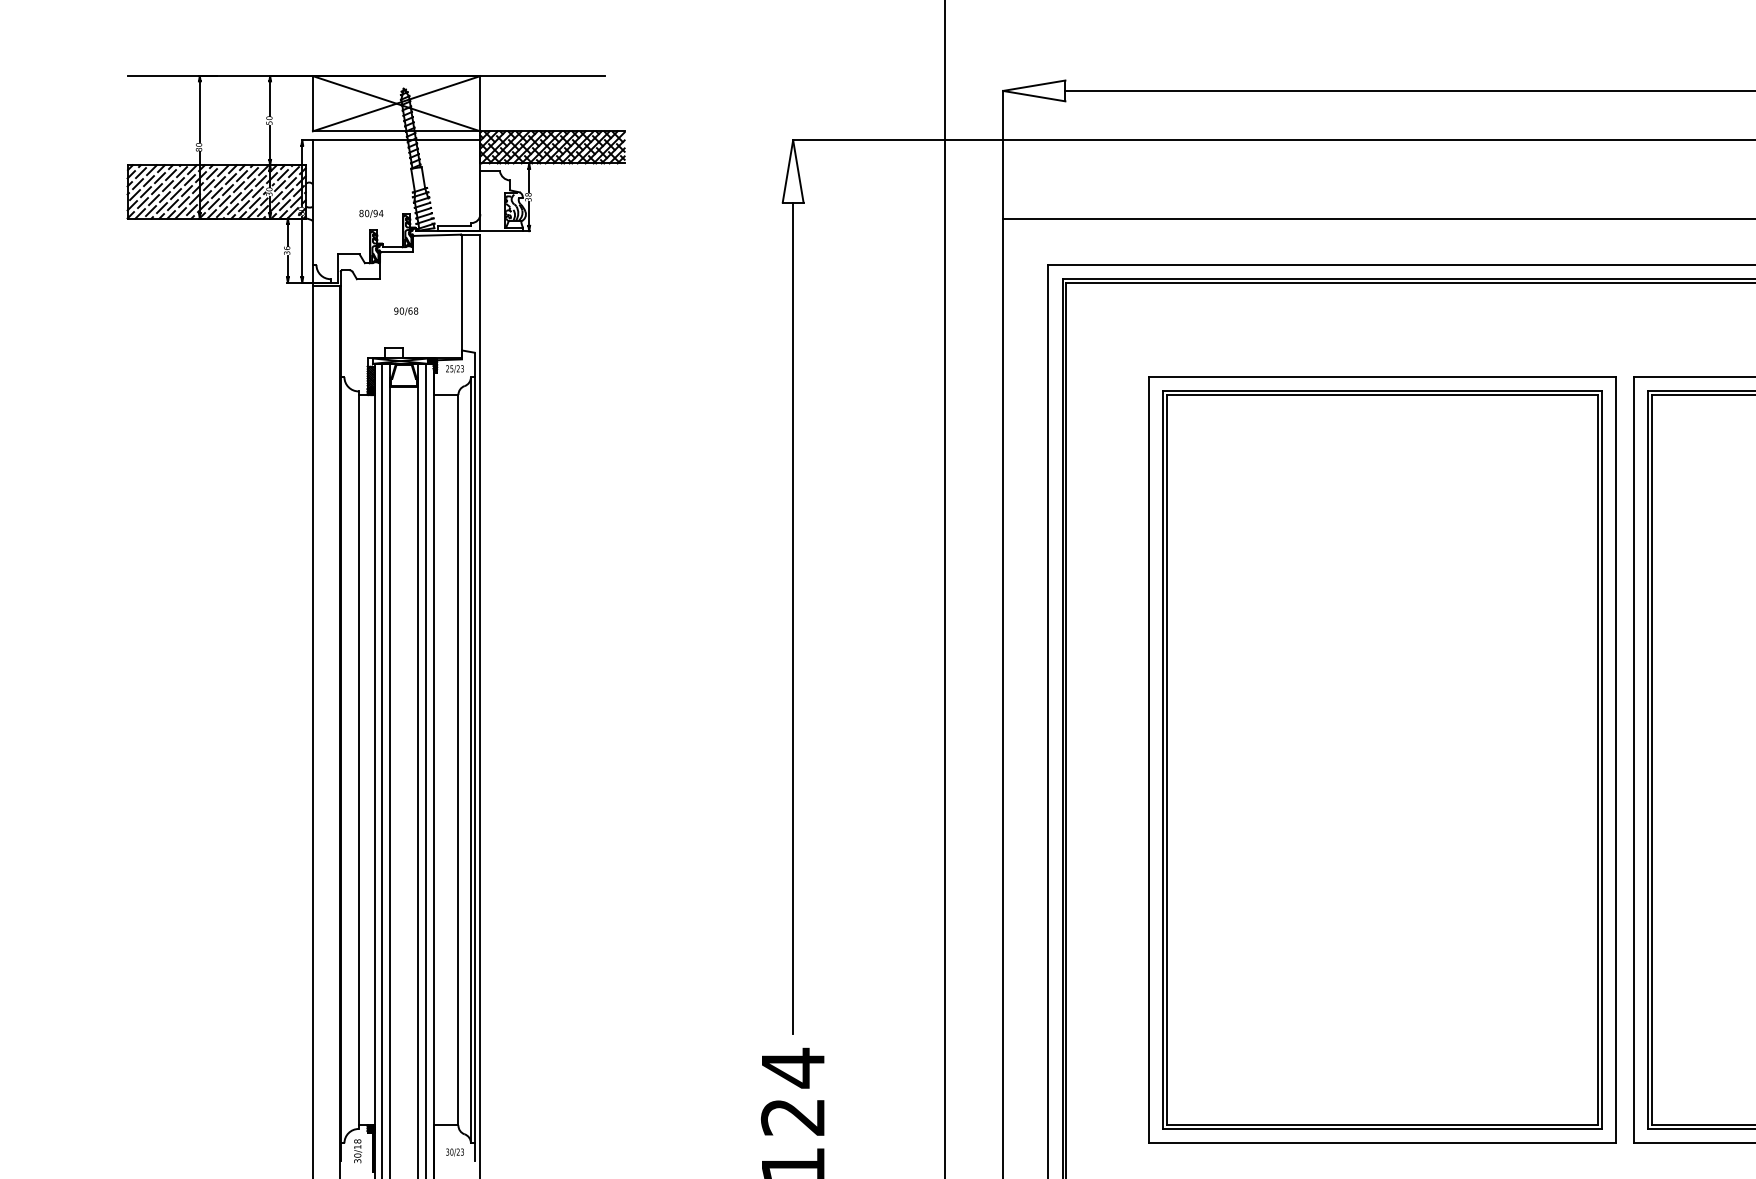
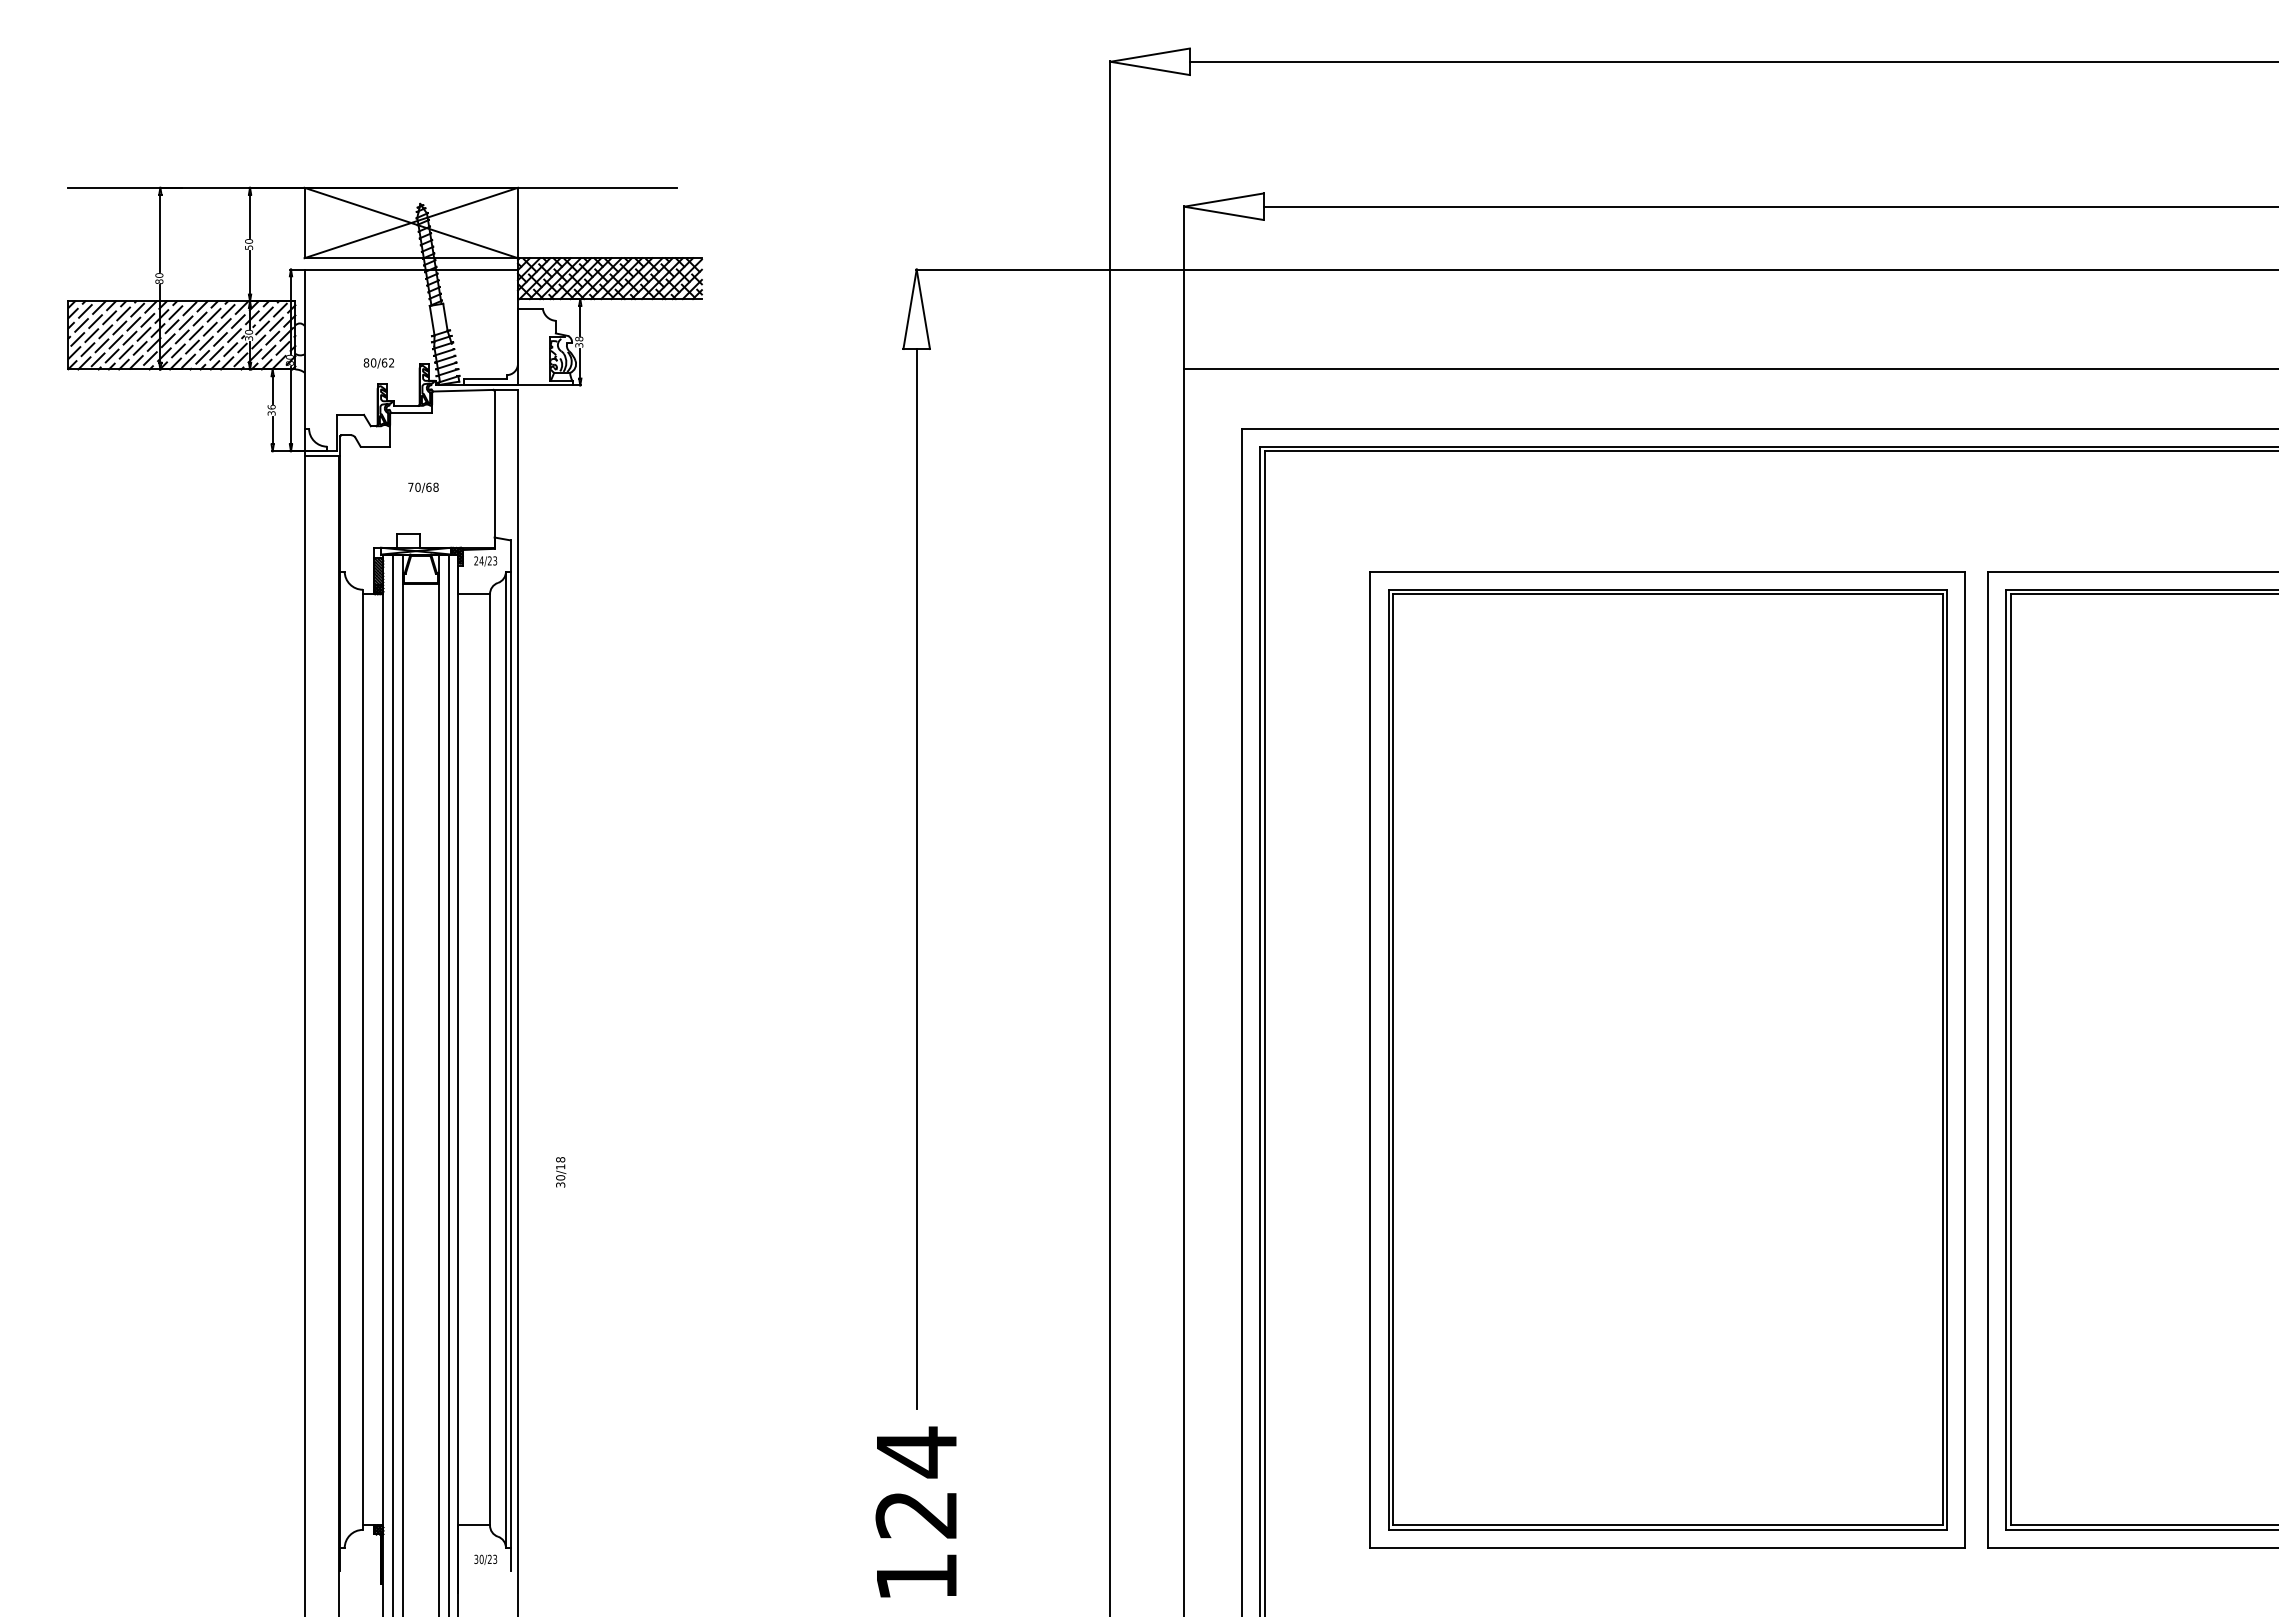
text: (377, 213) -> (387, 362), 80/94 -> 80/62
text: (396, 310) -> (410, 486), 90/68 -> 70/68
text: (451, 368) -> (481, 560), 25/23 -> 24/23
text: (358, 1151) -> (561, 1172), moved

